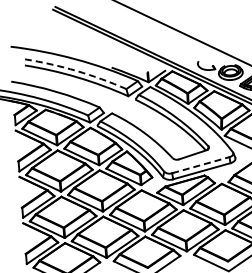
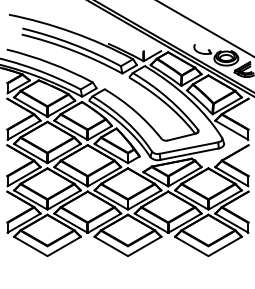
arc: (76, 71) -> (72, 44), dashed -> solid
line: (201, 165) -> (189, 148), dashed -> solid

